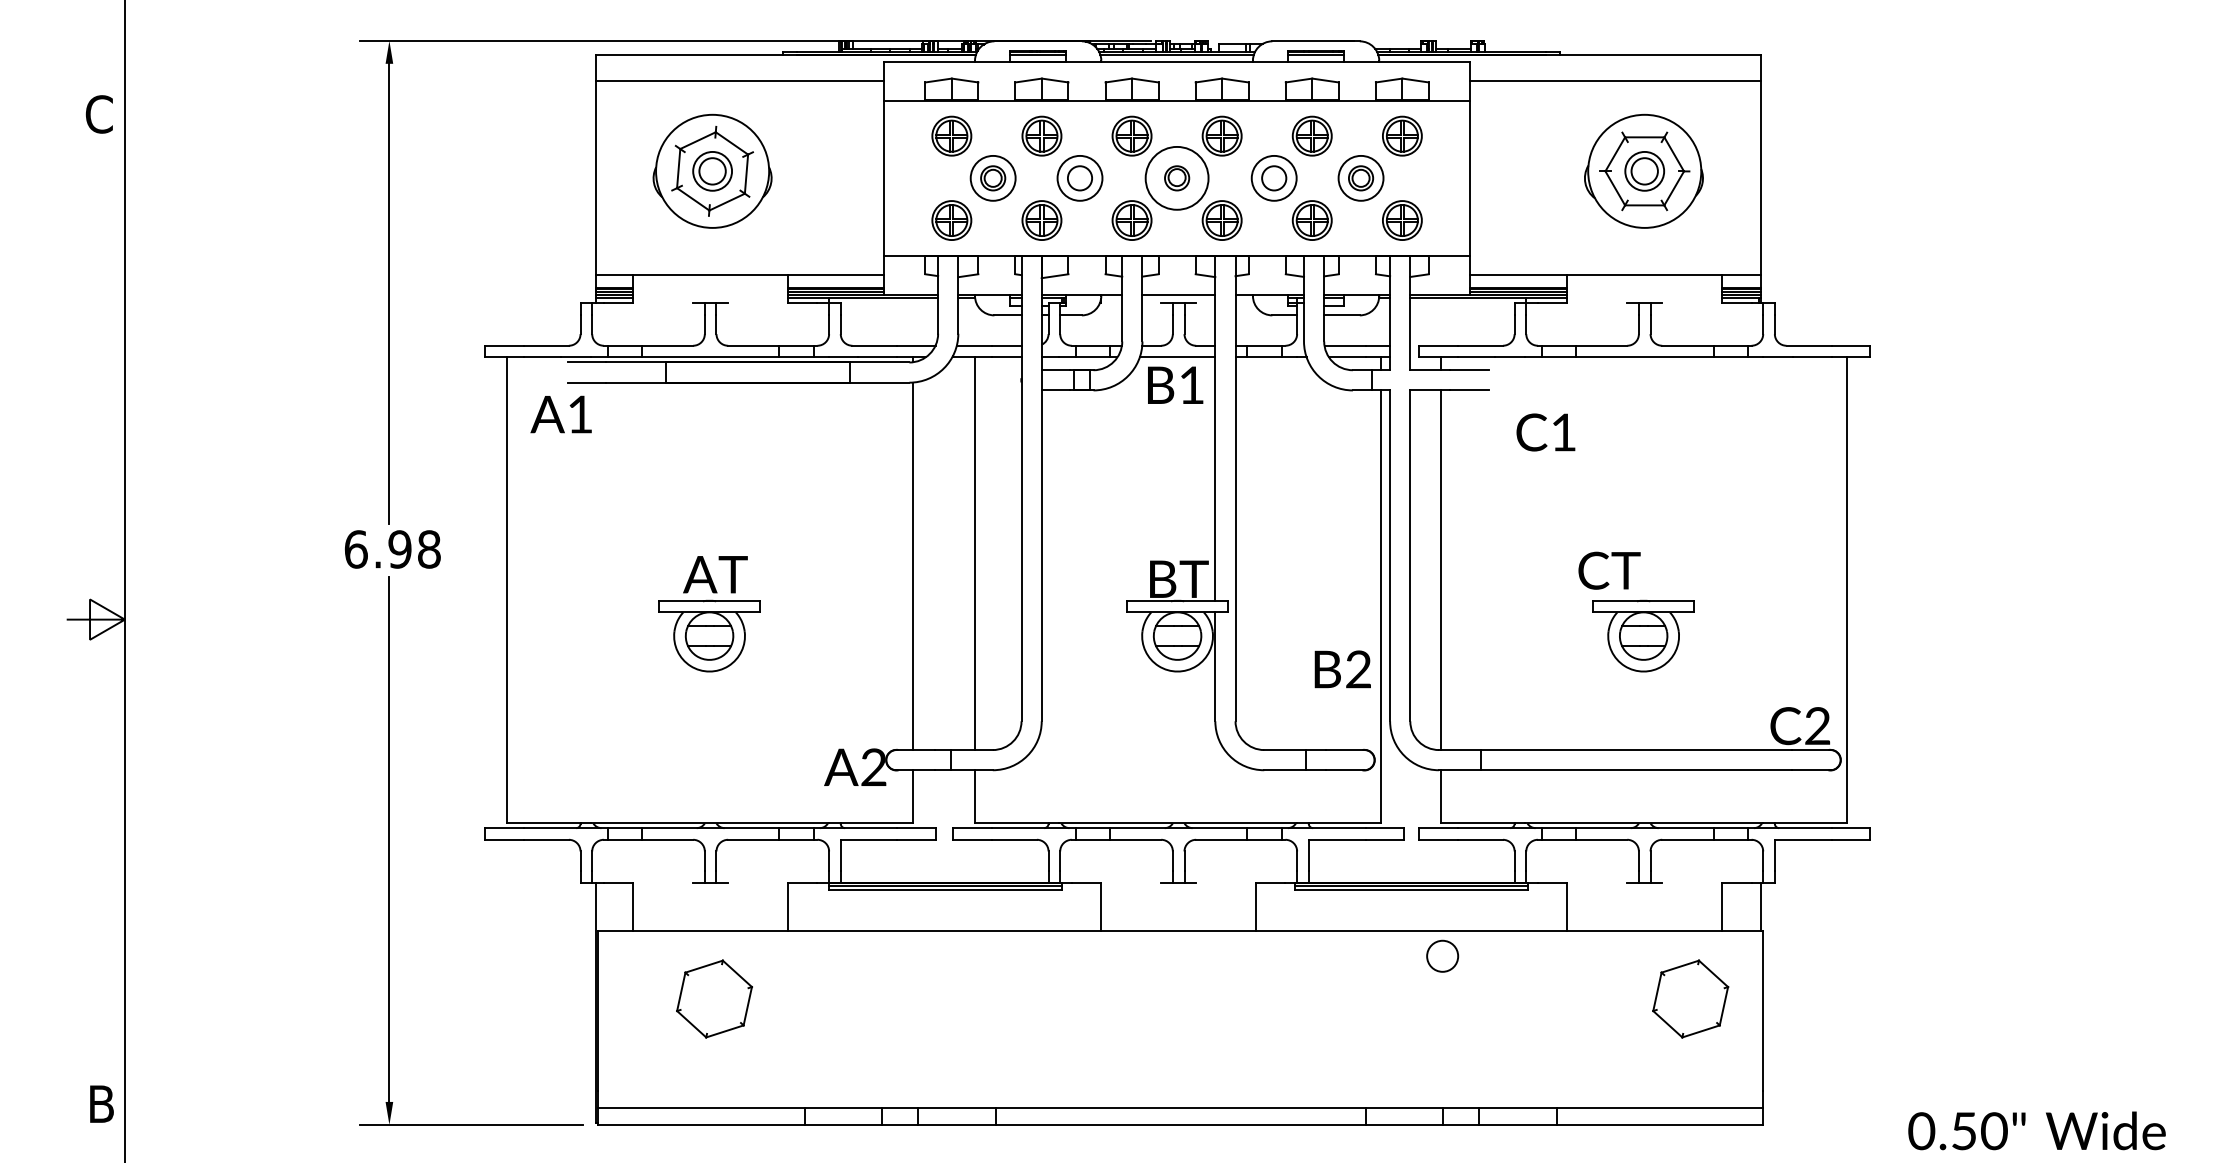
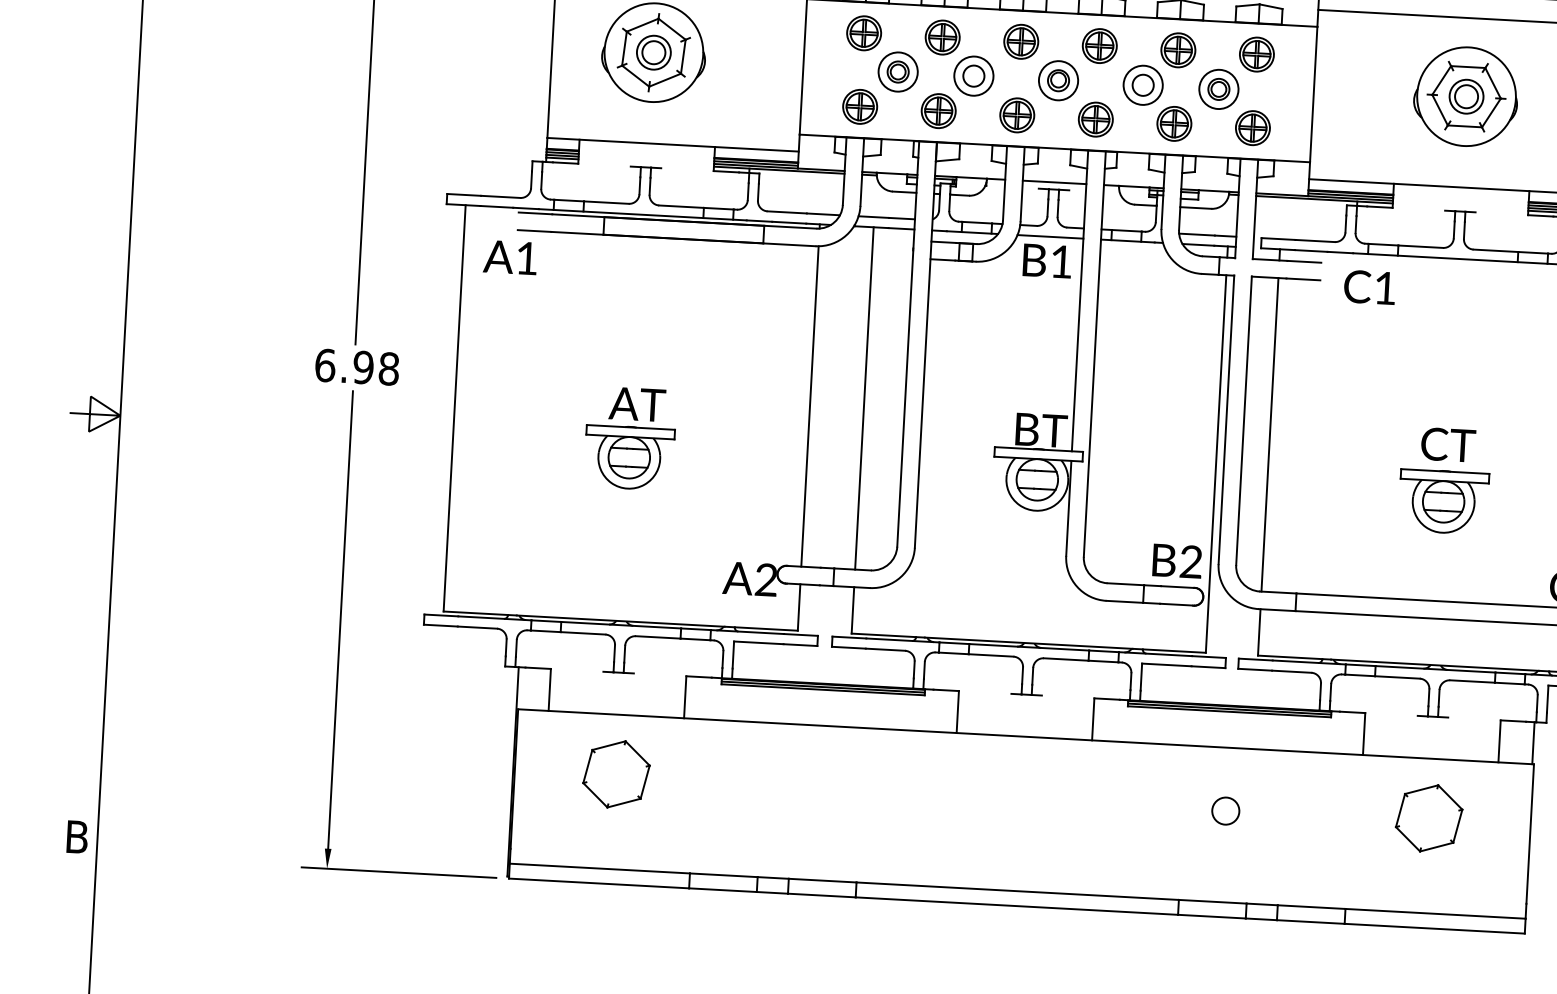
circle: (1176, 177) -> (1058, 79), size x0.71
text: (1545, 432) -> (1369, 287), moved
text: (1609, 570) -> (1448, 444), moved
text: (1342, 669) -> (1177, 561), moved
circle: (1442, 955) -> (1225, 810), moved
part: (1690, 998) -> (1429, 817), moved

